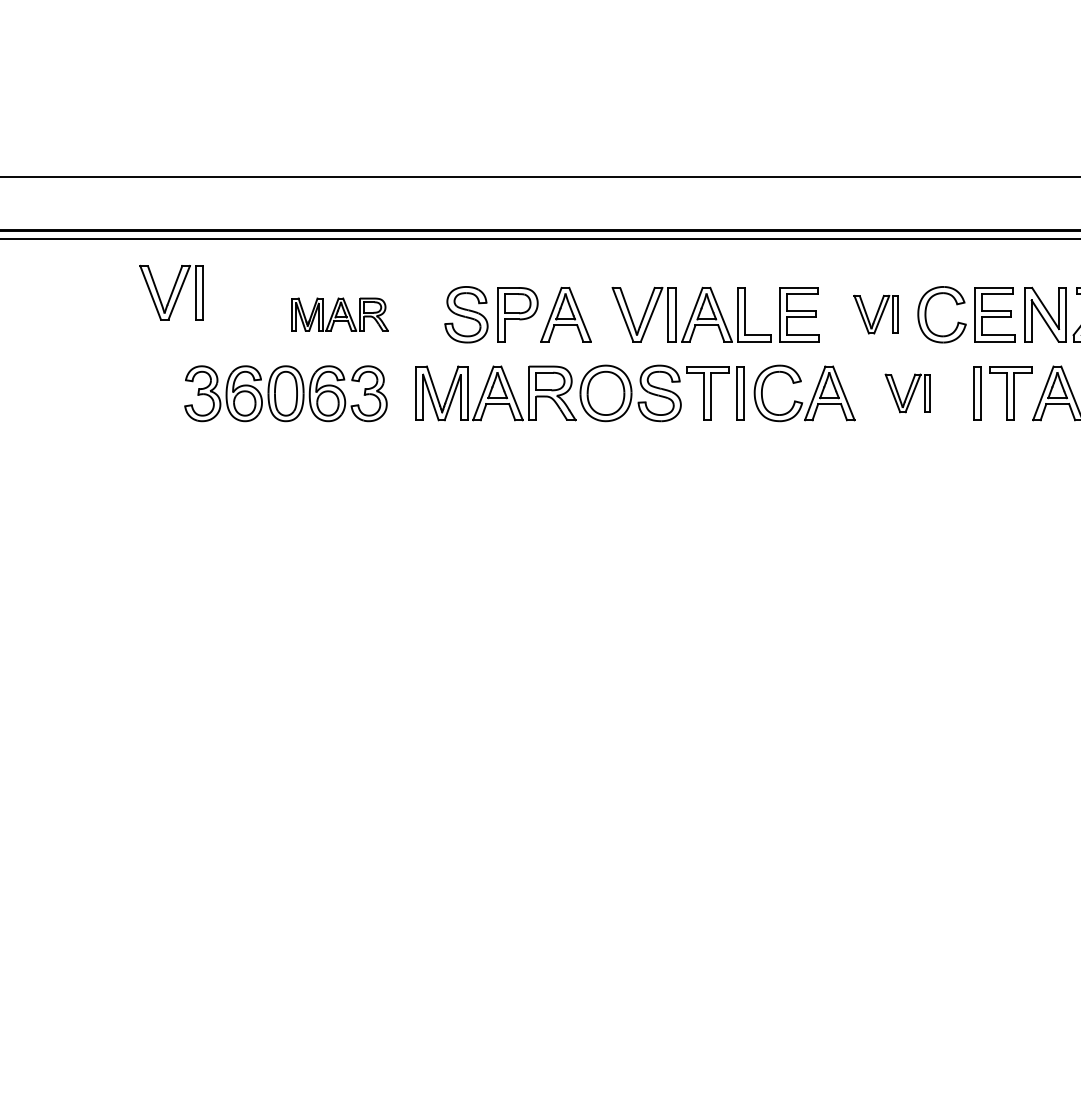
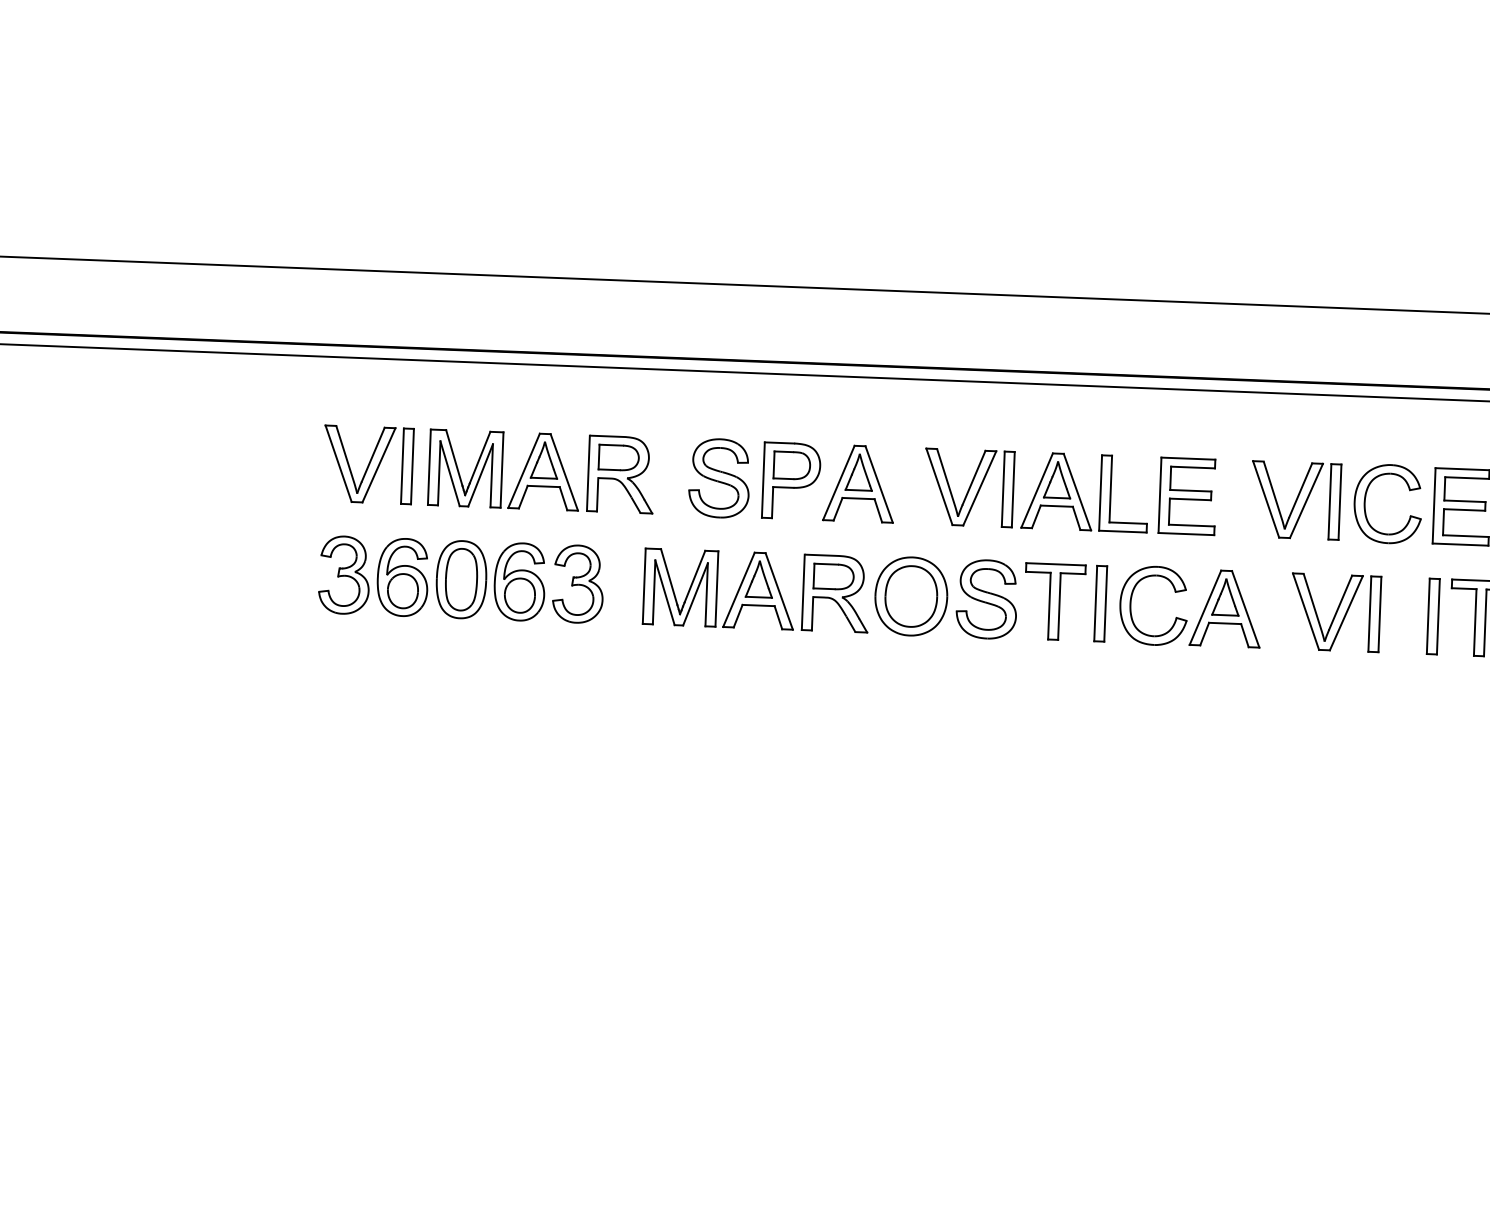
part: (171, 292) -> (368, 464), moved
part: (339, 314) -> (540, 471), size x1.67
part: (876, 314) -> (1295, 500), size x1.43
part: (907, 393) -> (1335, 612), size x1.43

